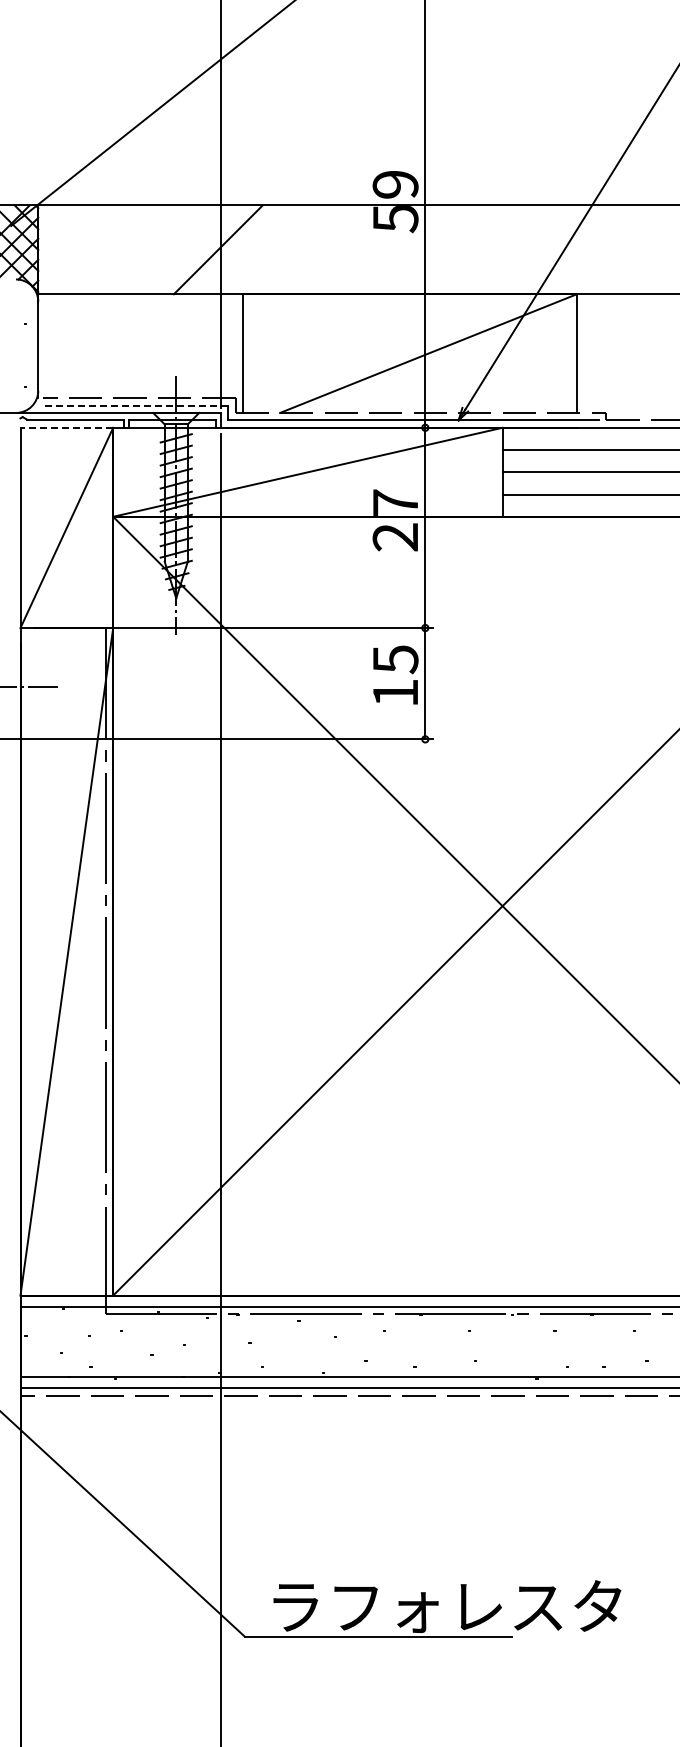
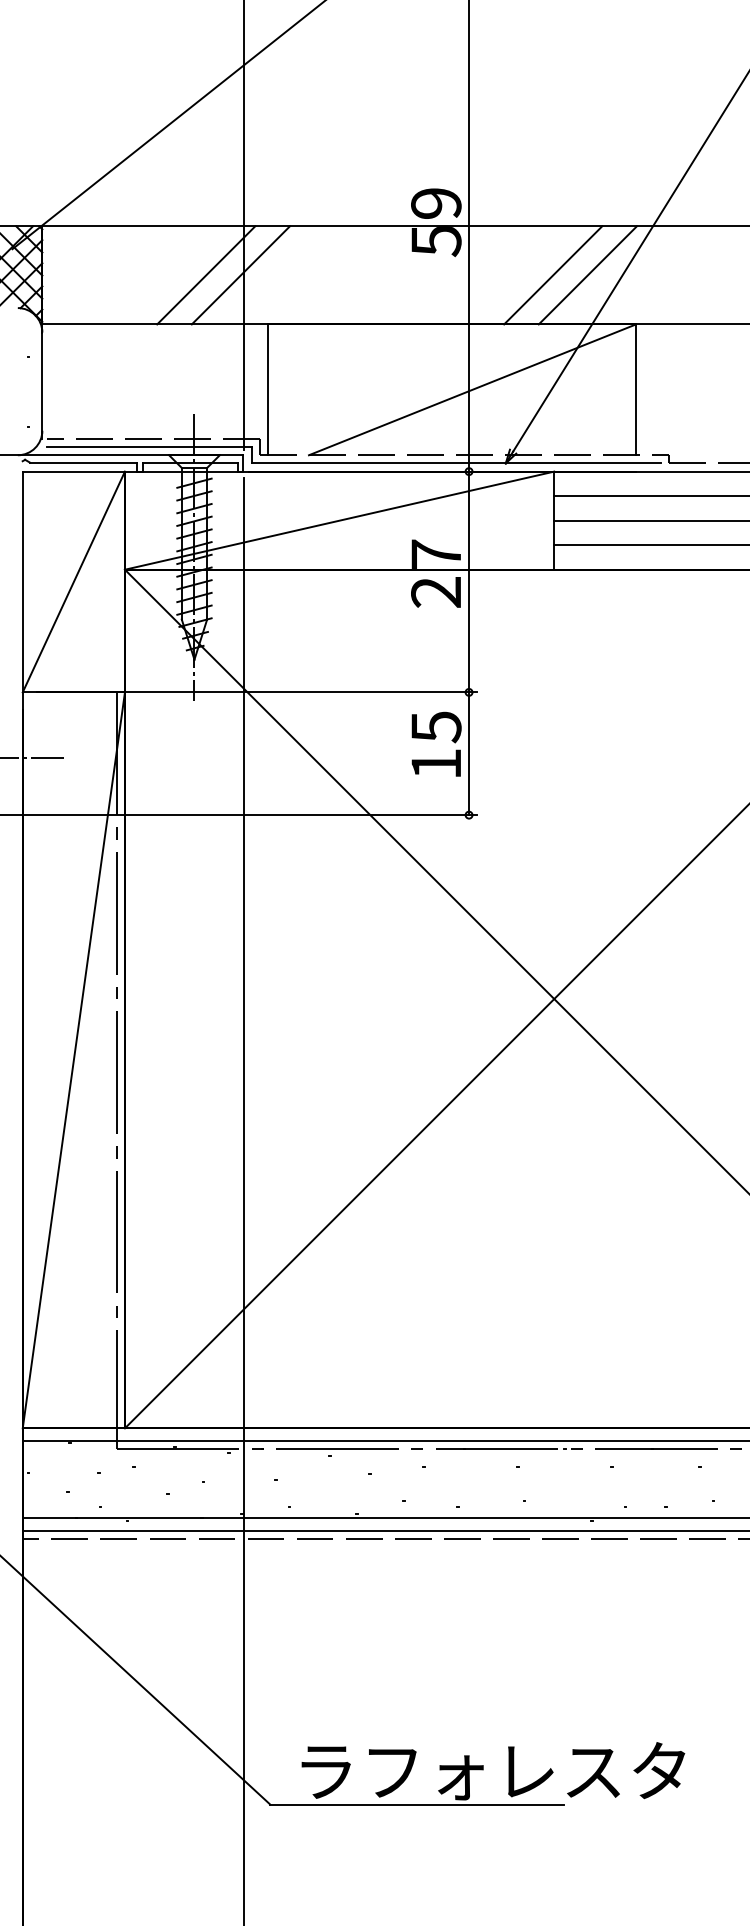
line: (186, 249) -> (205, 275), added
line: (501, 249) -> (553, 275), added
line: (532, 249) -> (587, 275), added
line: (135, 405) -> (149, 447), dashed -> solid
line: (66, 427) -> (73, 471), dashed -> solid

